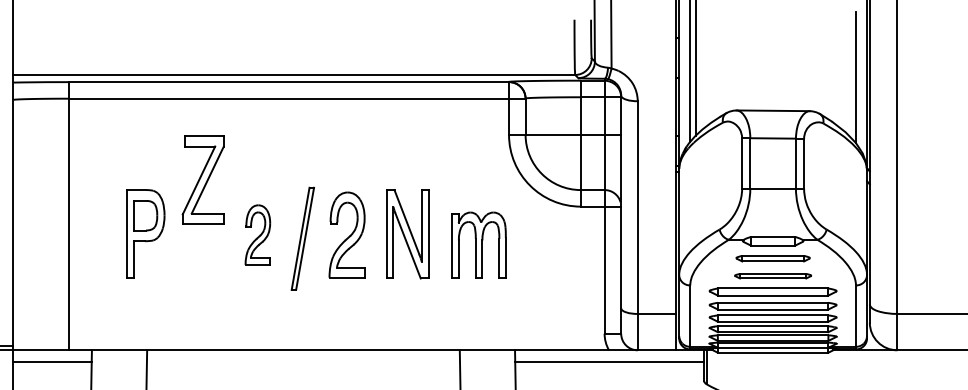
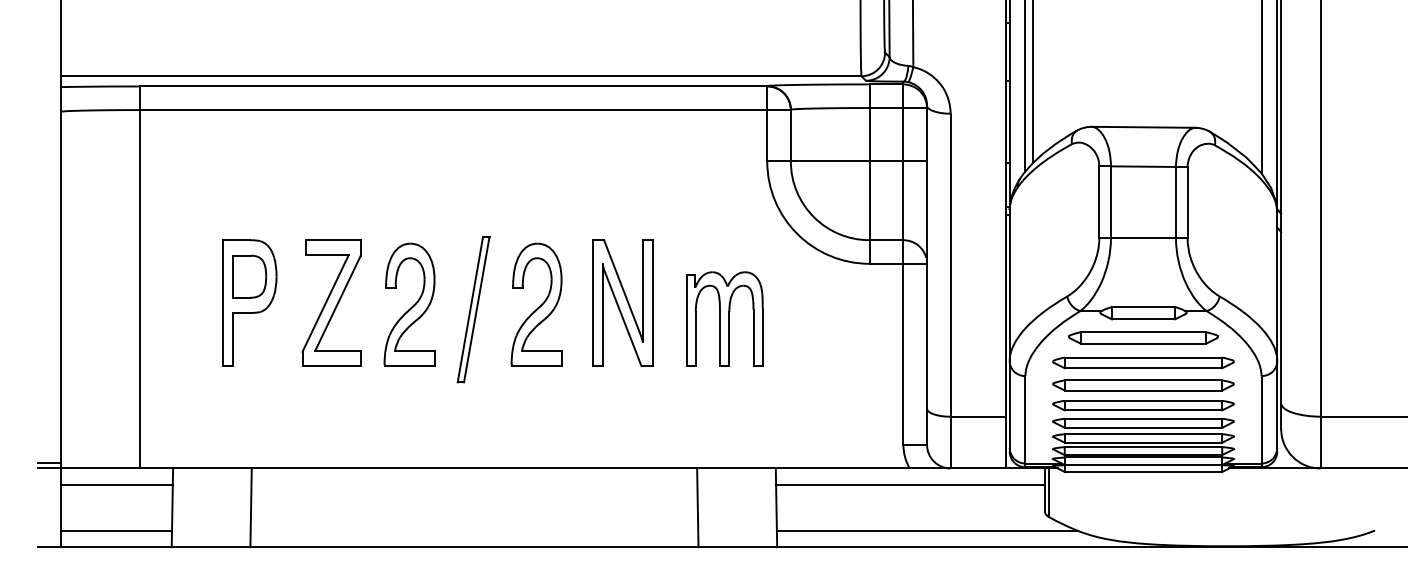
part: (203, 179) -> (331, 302), moved
part: (257, 235) -> (409, 304), size x1.43
part: (773, 258) -> (1143, 337), size x1.43
part: (773, 275) -> (1143, 362), size x1.67

